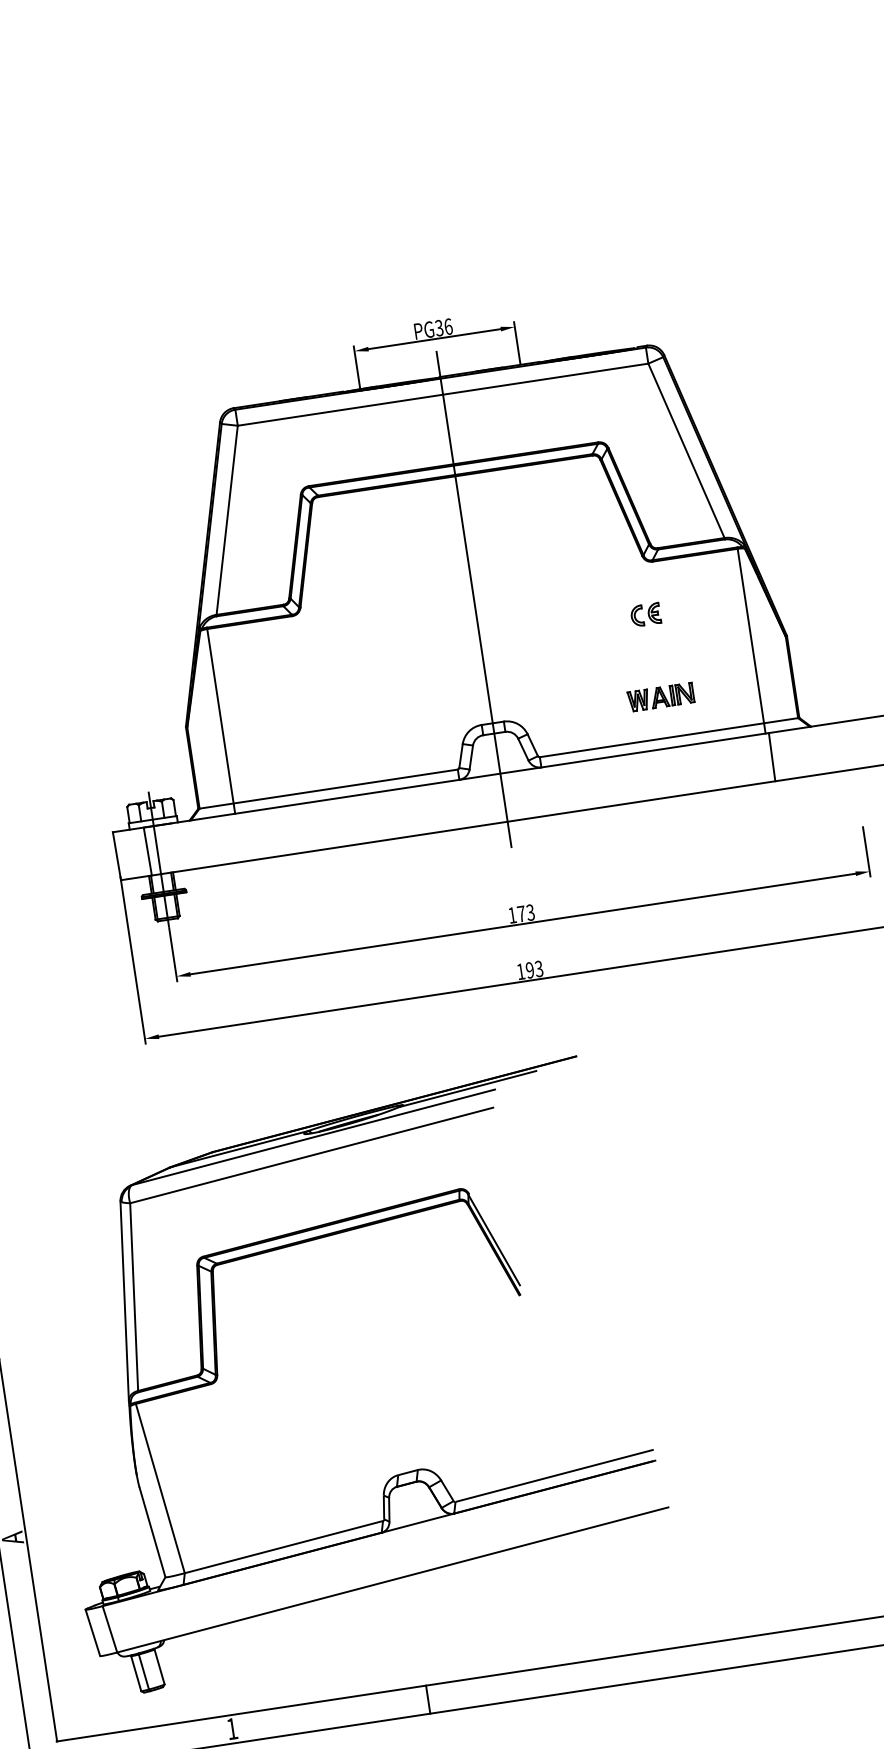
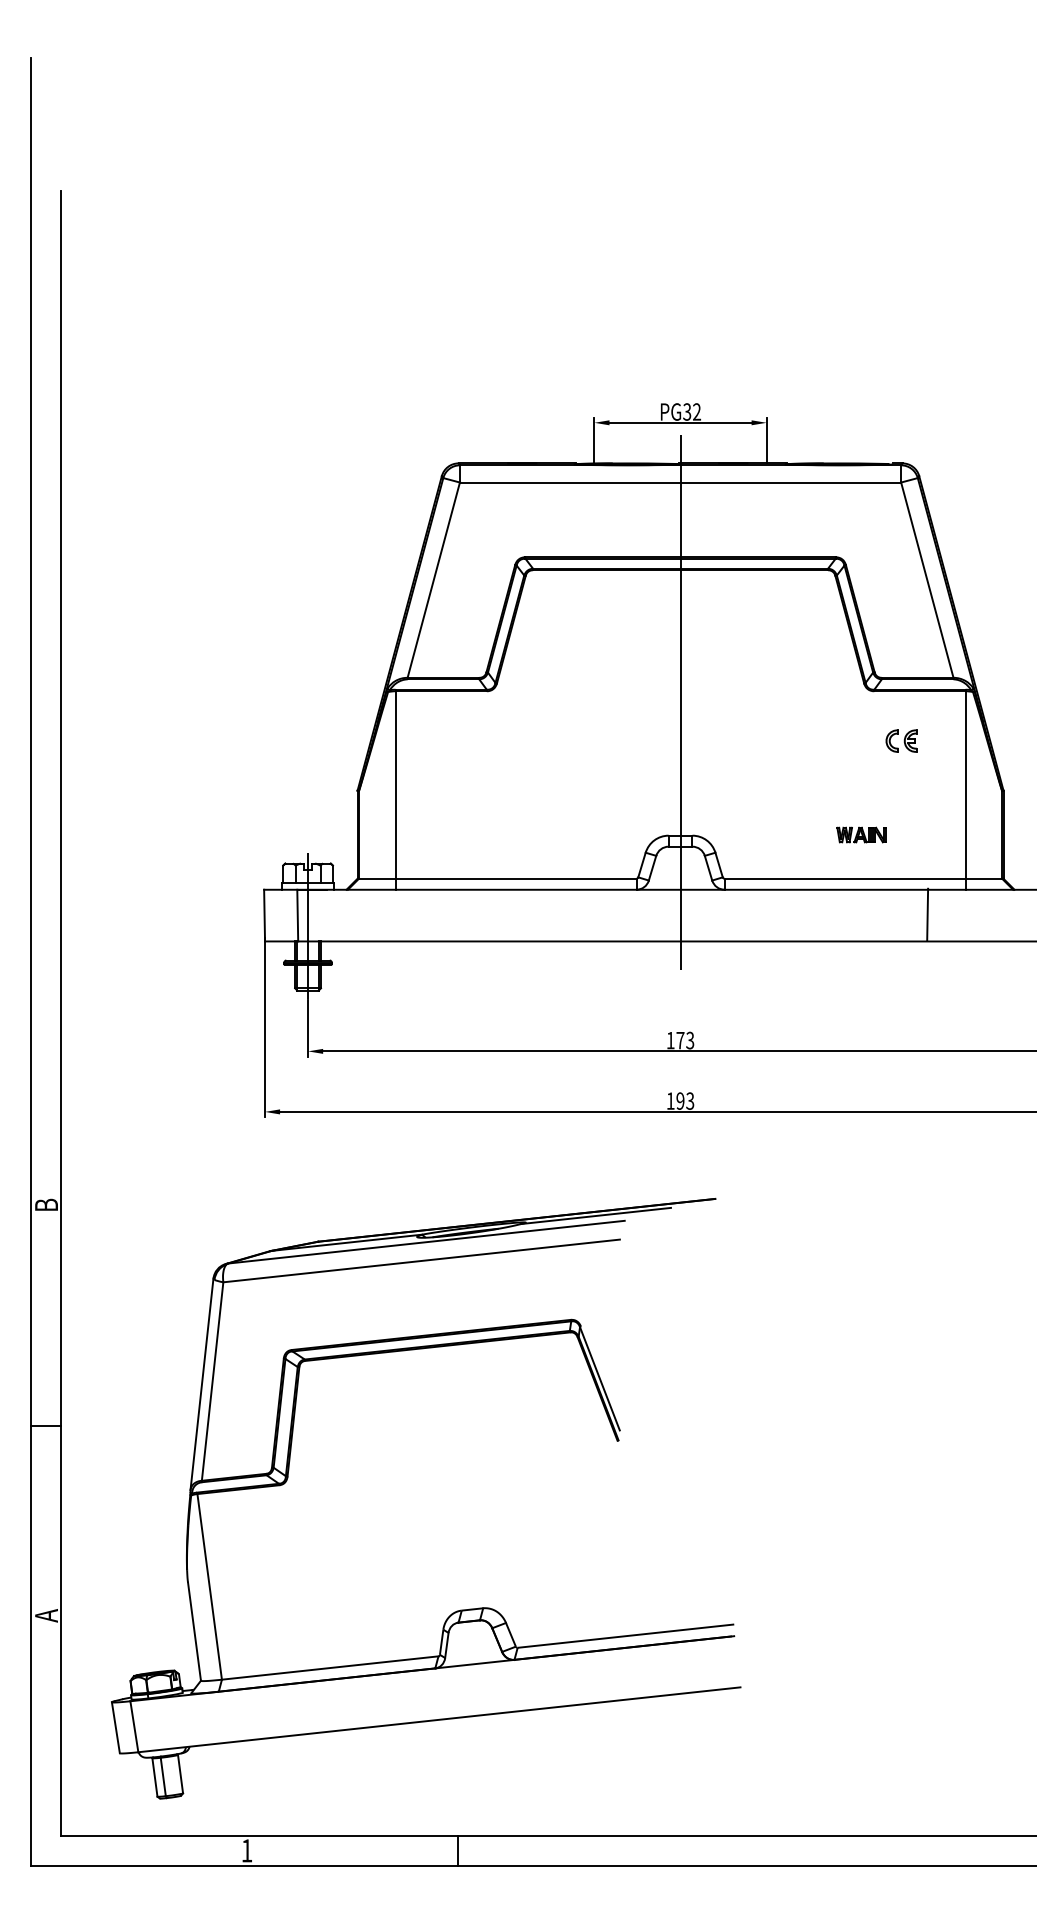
text: (448, 326) -> (697, 411), PG36 -> PG32
part: (645, 614) -> (901, 740), moved
part: (660, 696) -> (861, 834), size x0.7
line: (771, 757) -> (927, 914), moved

